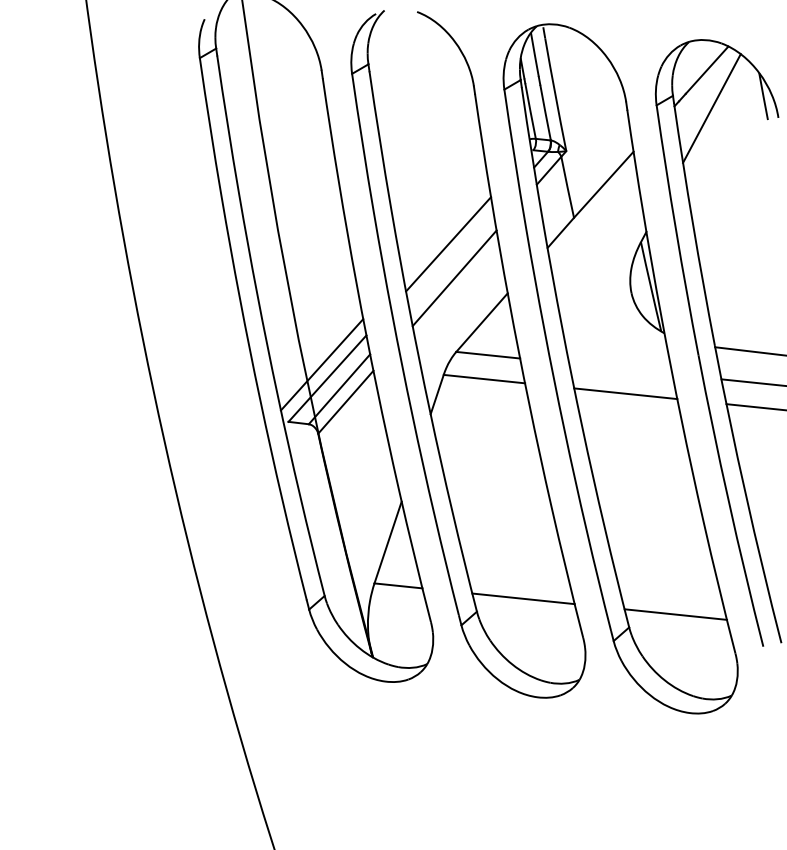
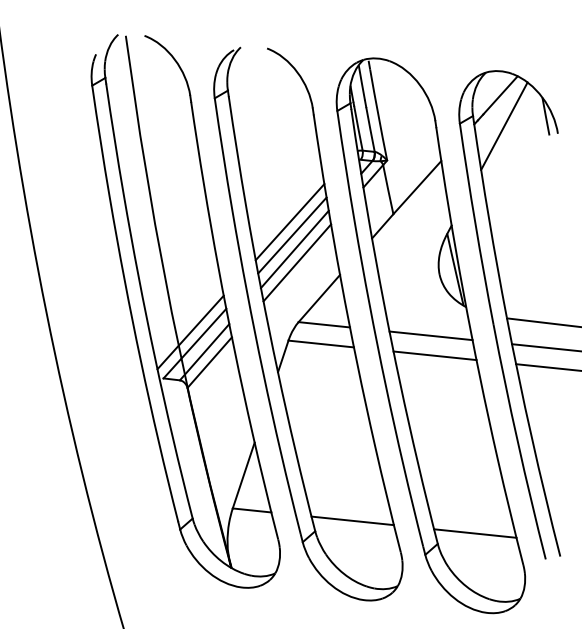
line: (445, 227) -> (289, 221), added
line: (451, 261) -> (294, 249), added
line: (620, 368) -> (430, 335), added

